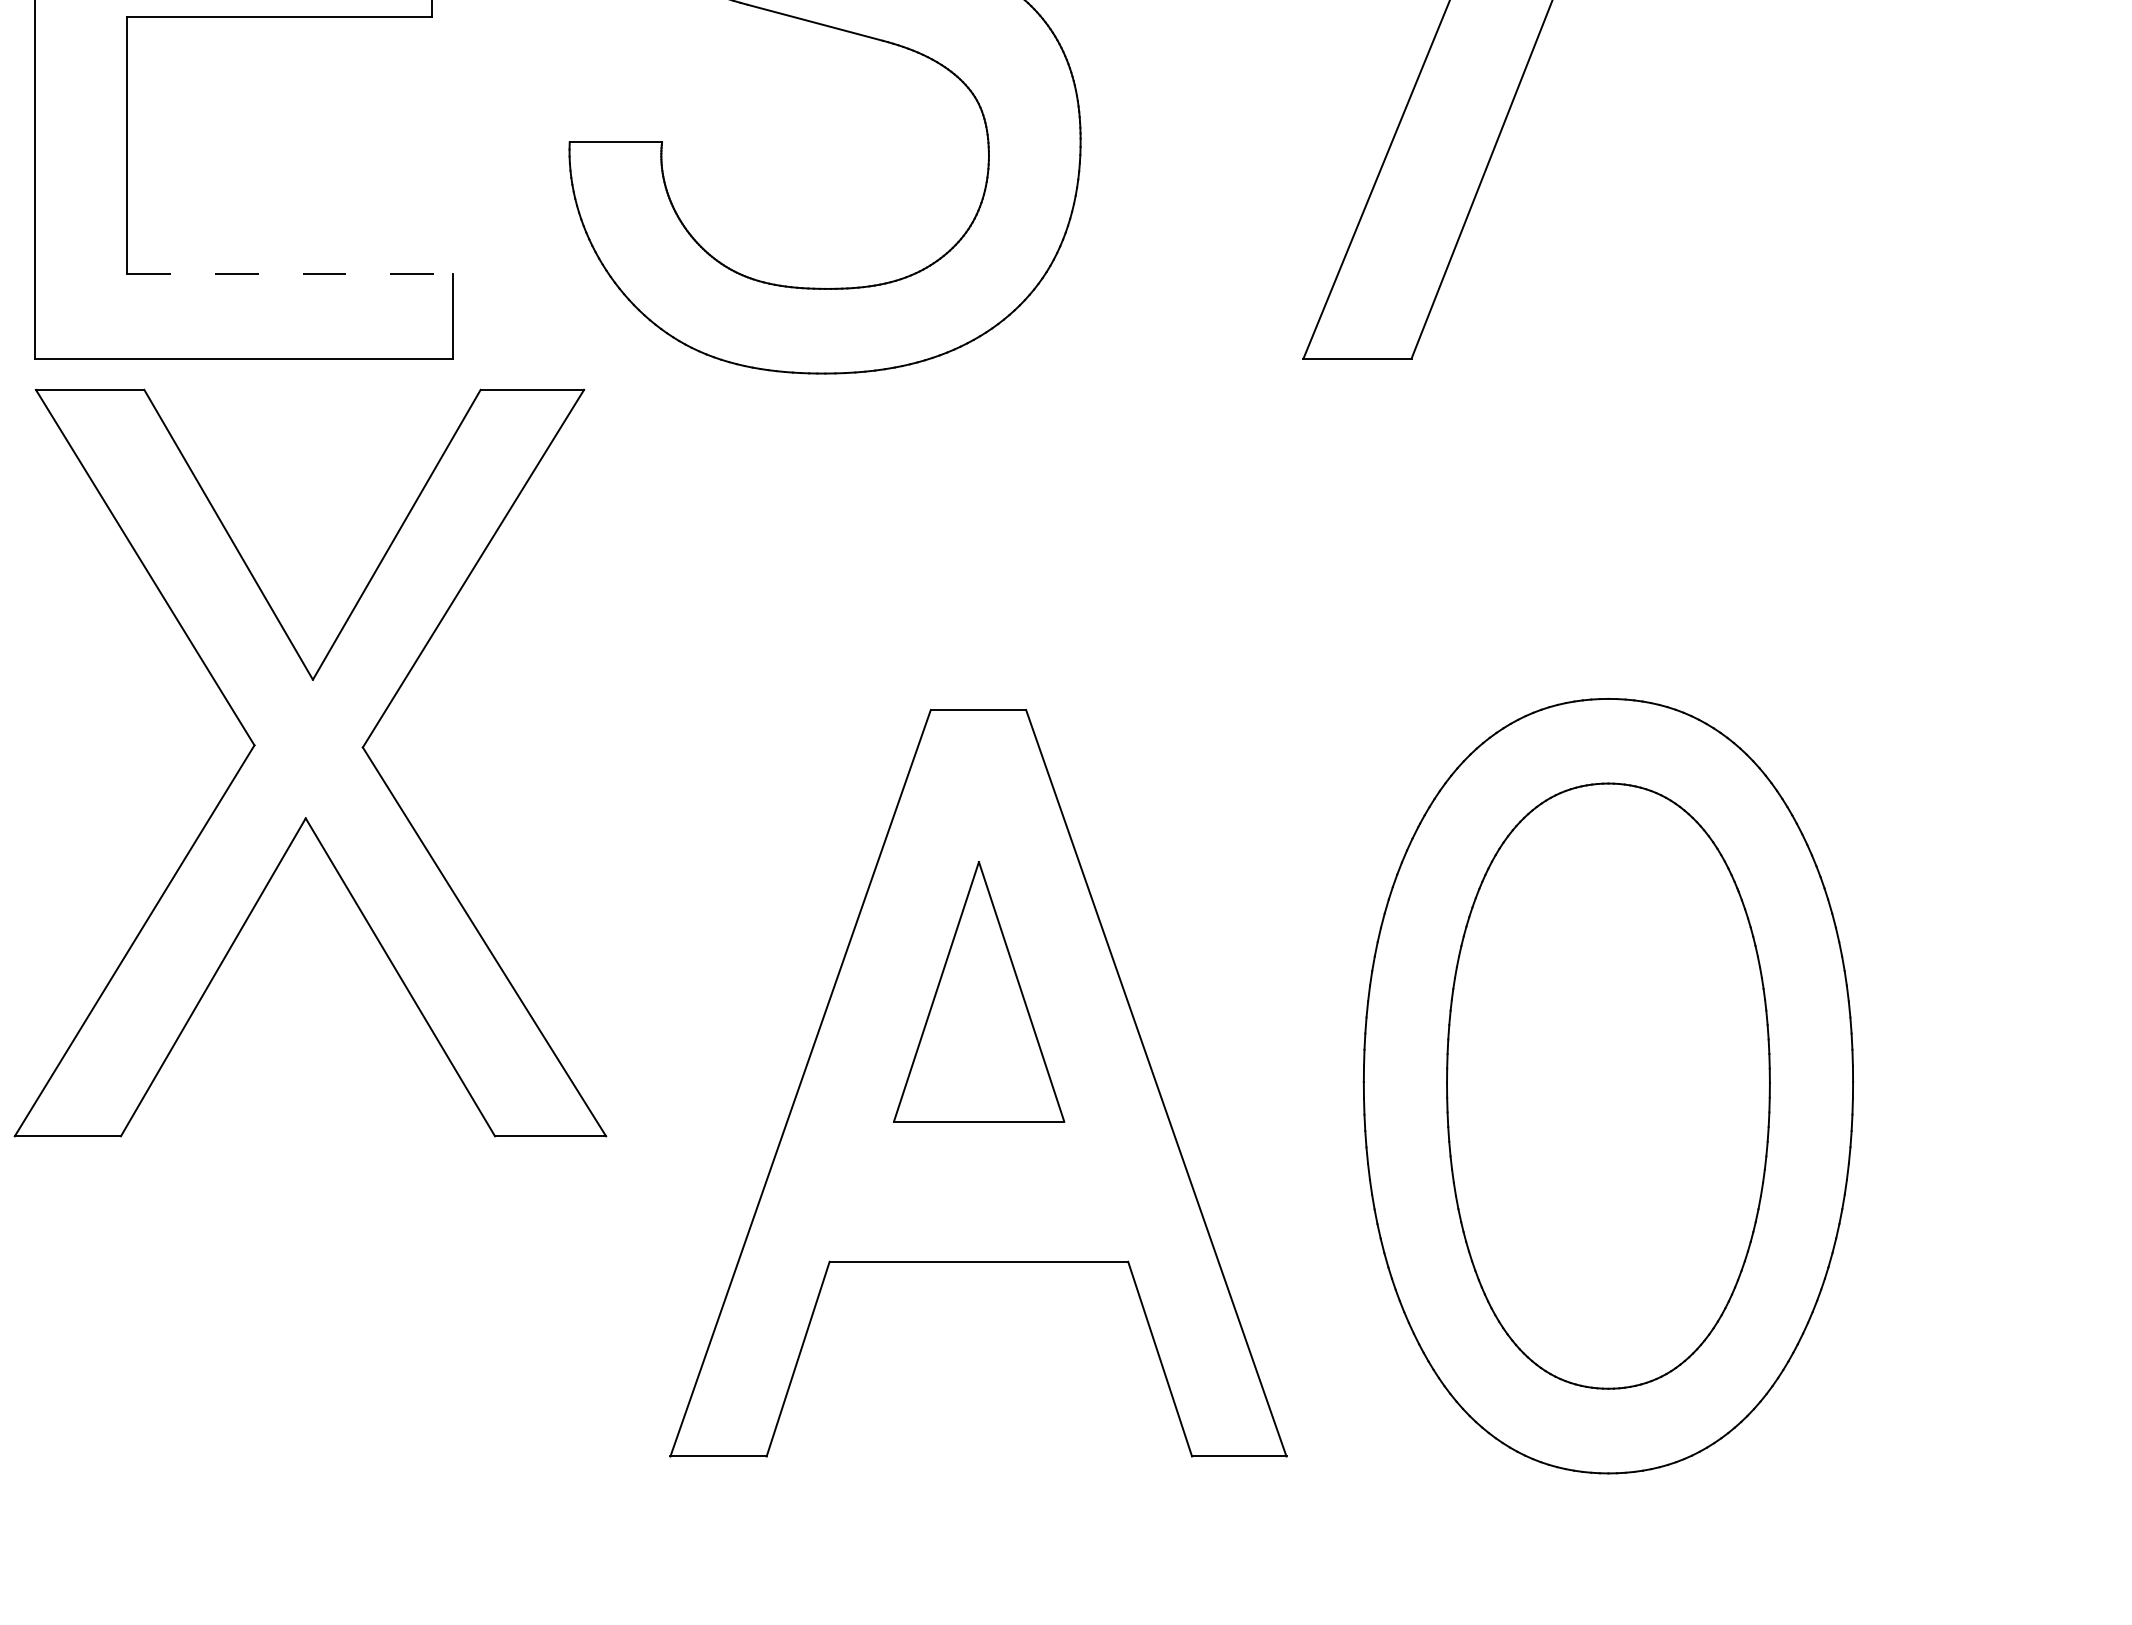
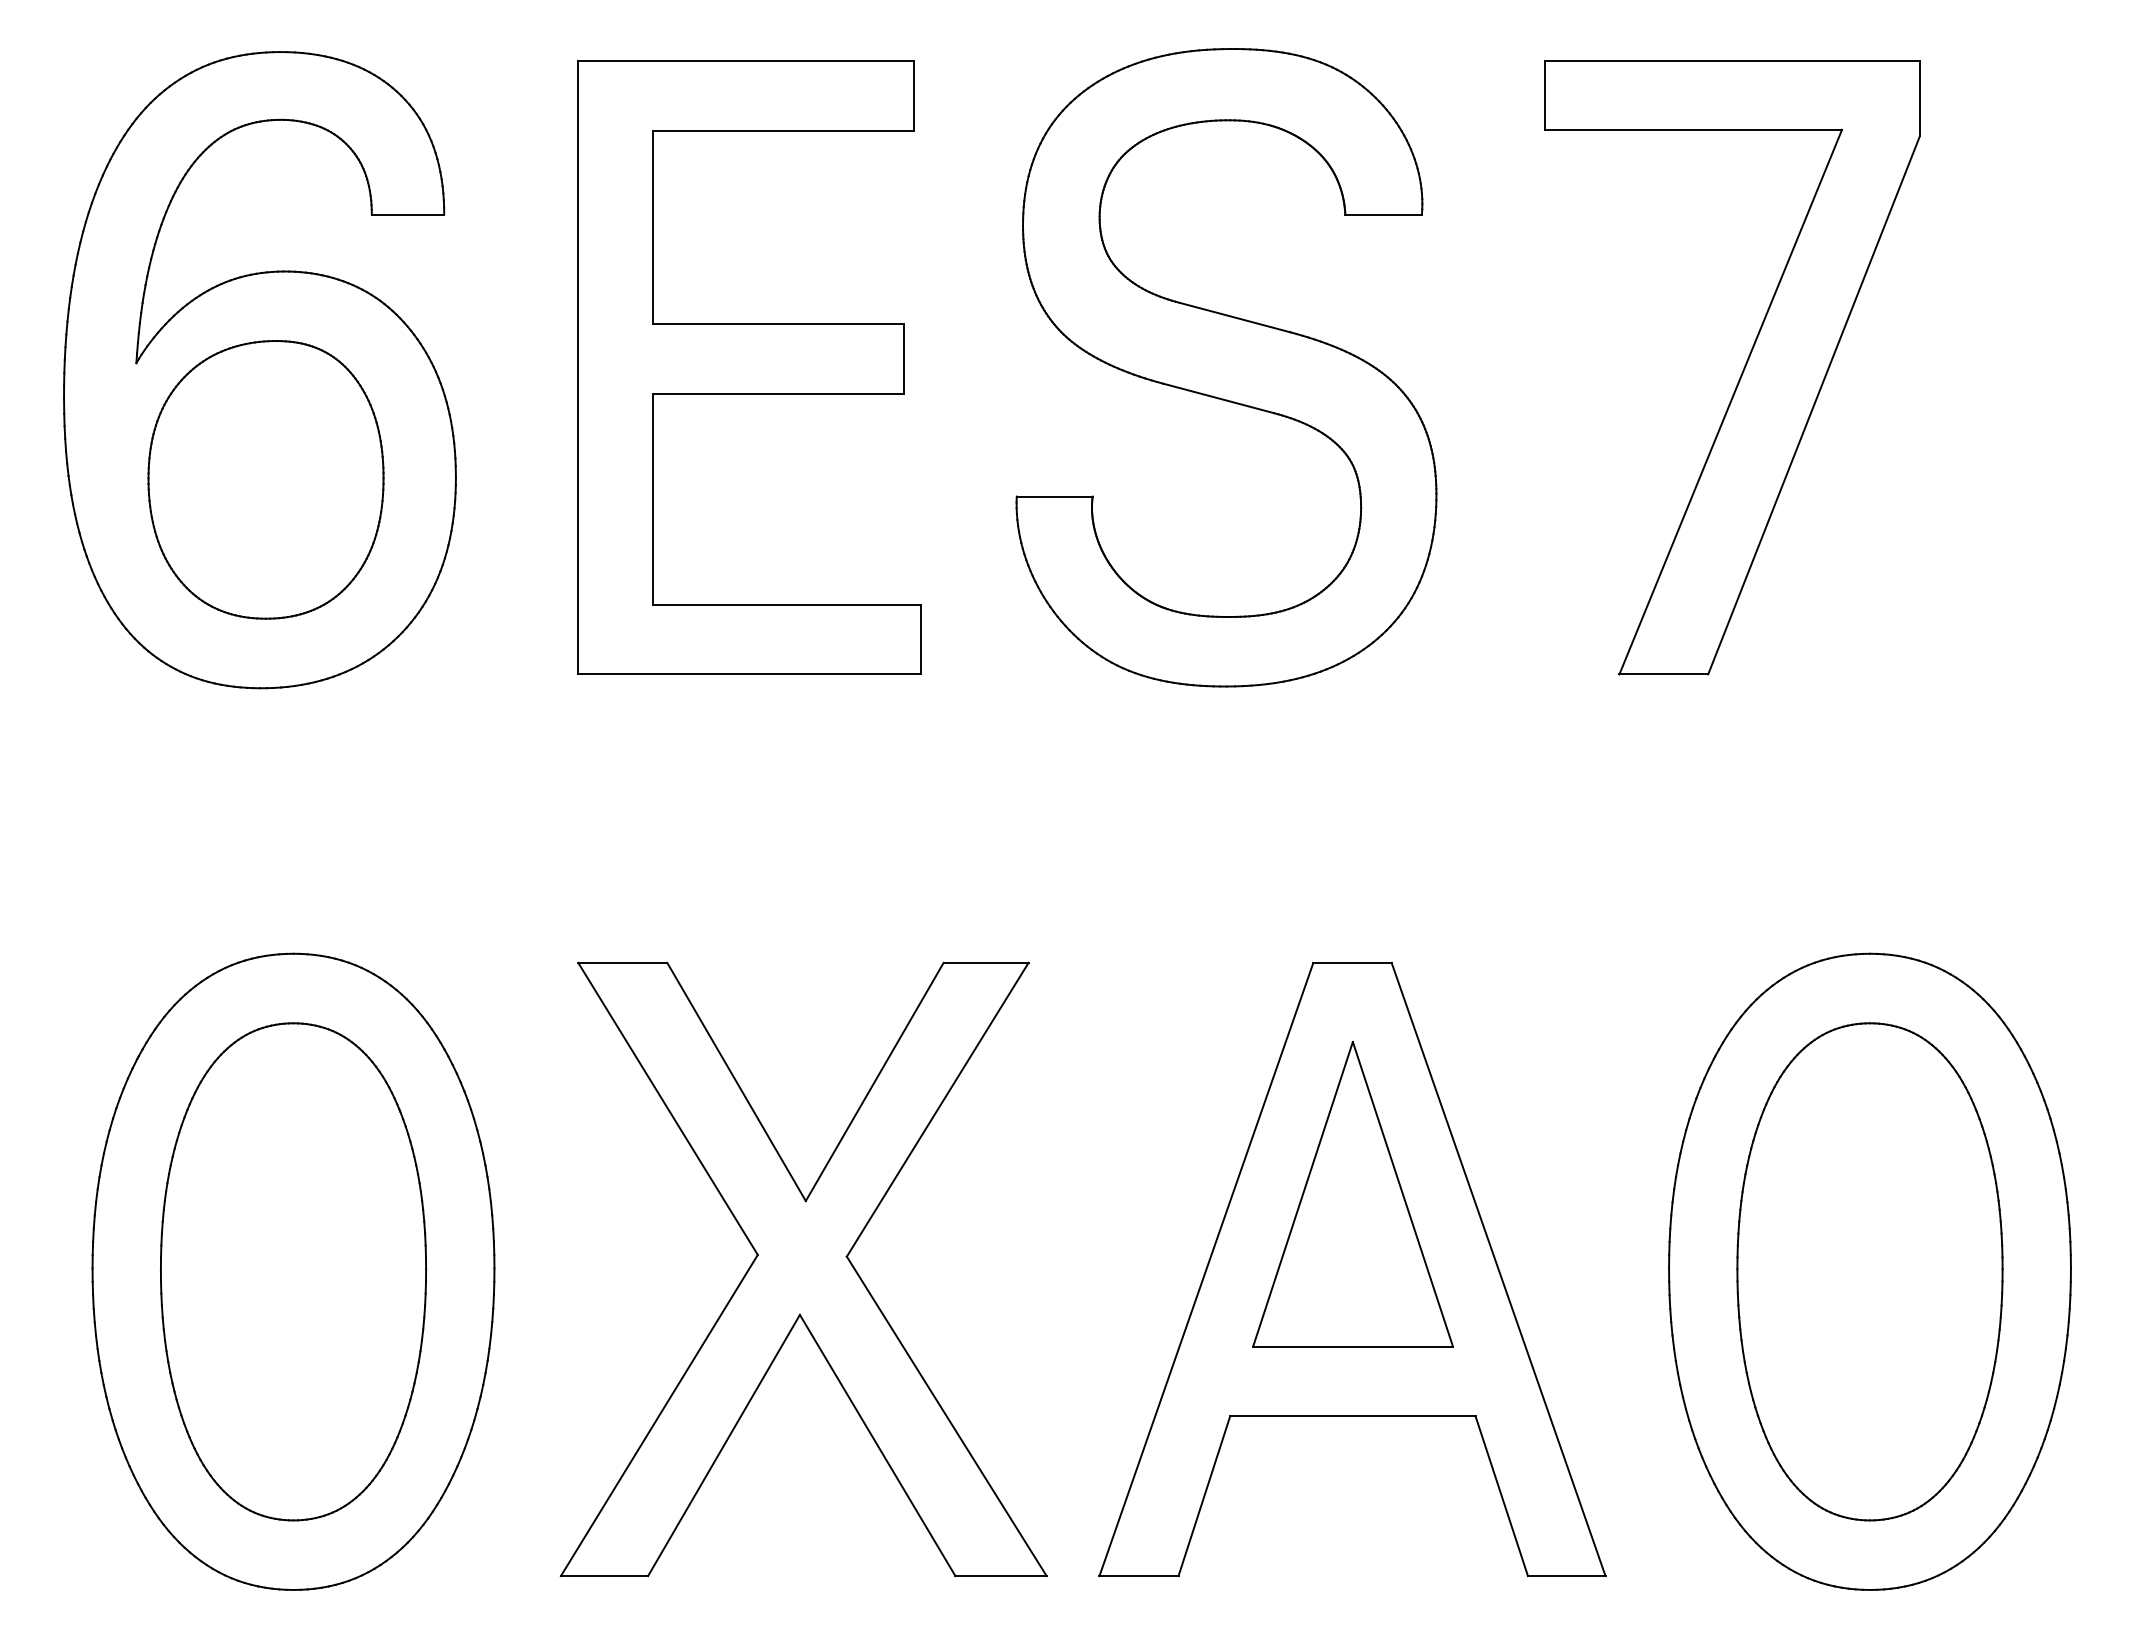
line: (290, 273) -> (787, 604), dashed -> solid
part: (310, 763) -> (803, 1269), moved
part: (978, 991) -> (1352, 1194), size x1.43

